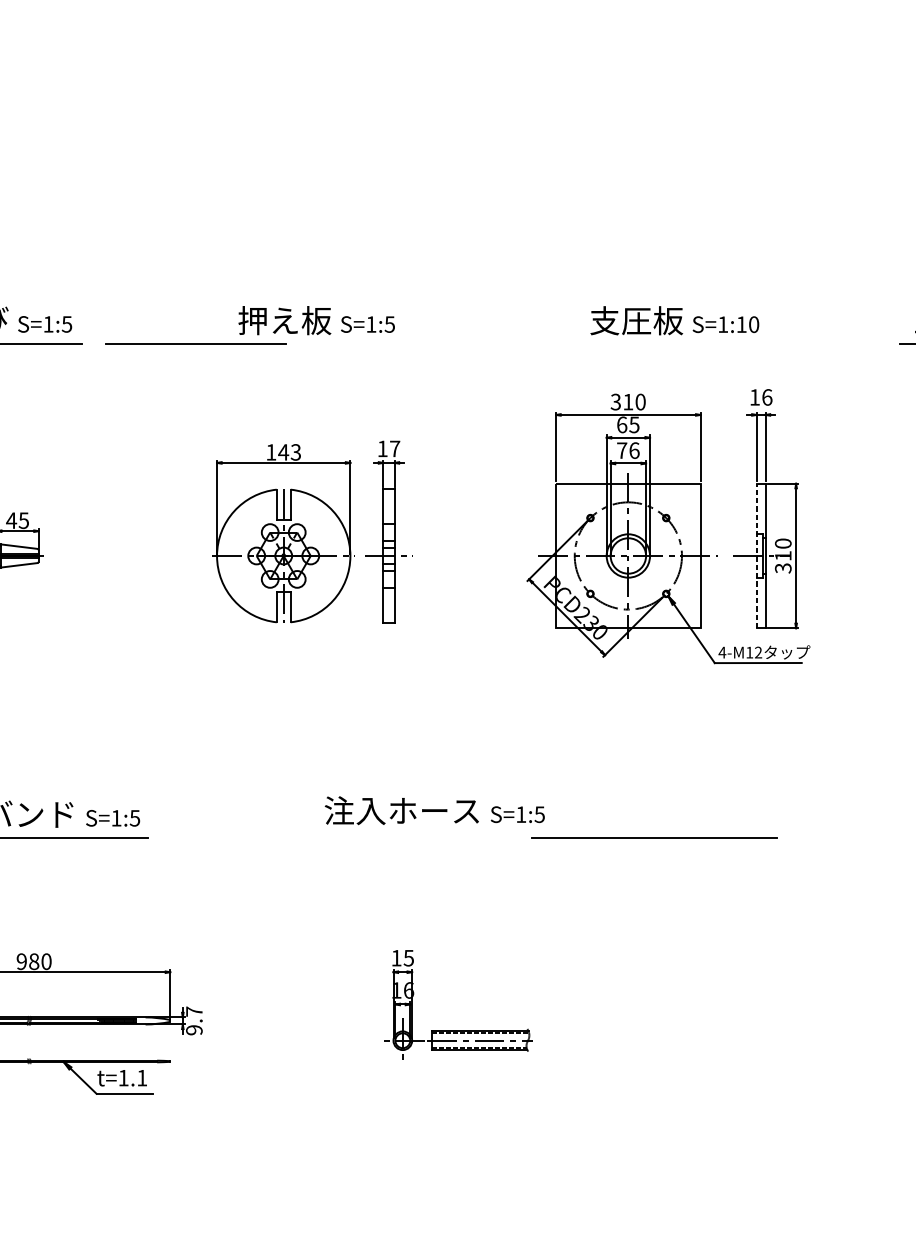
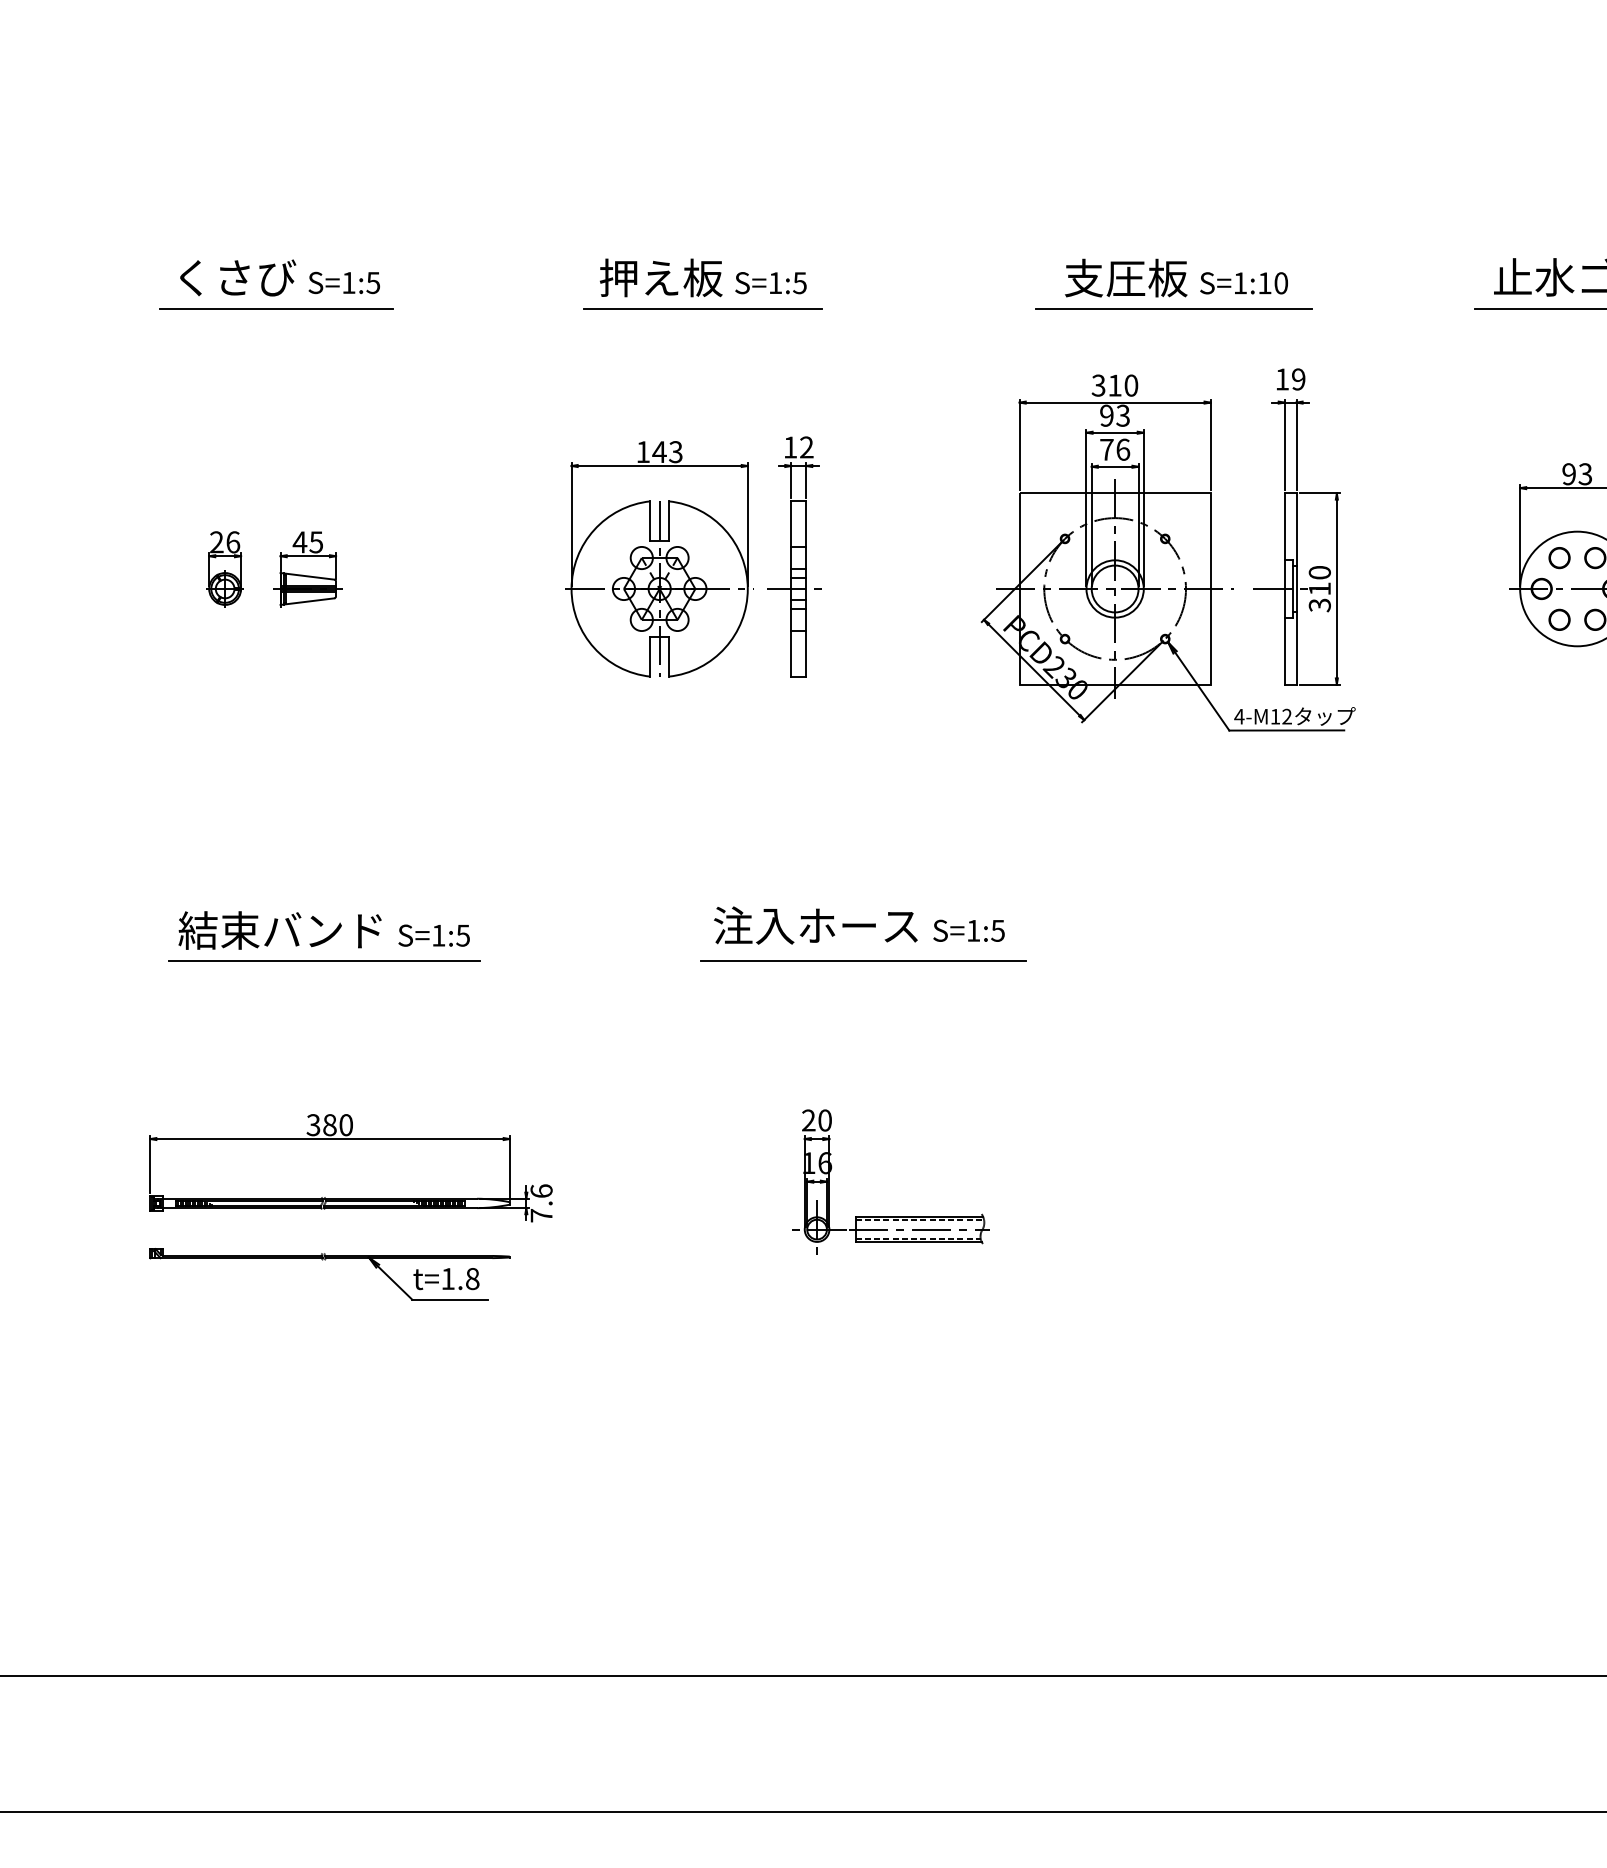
line: (195, 343) -> (702, 308), moved
line: (672, 343) -> (1173, 308), added
text: (767, 397) -> (1298, 379), 16 -> 19
text: (627, 424) -> (1114, 415), 65 -> 93
text: (394, 448) -> (806, 447), 17 -> 12
line: (756, 556) -> (1284, 589), dashed -> solid
line: (654, 837) -> (863, 960), moved
text: (402, 958) -> (816, 1120), 15 -> 20
text: (21, 961) -> (313, 1125), 980 -> 380
text: (194, 1020) -> (541, 1203), 9.7 -> 7.6
text: (142, 1078) -> (472, 1279), t=1.1 -> t=1.8

